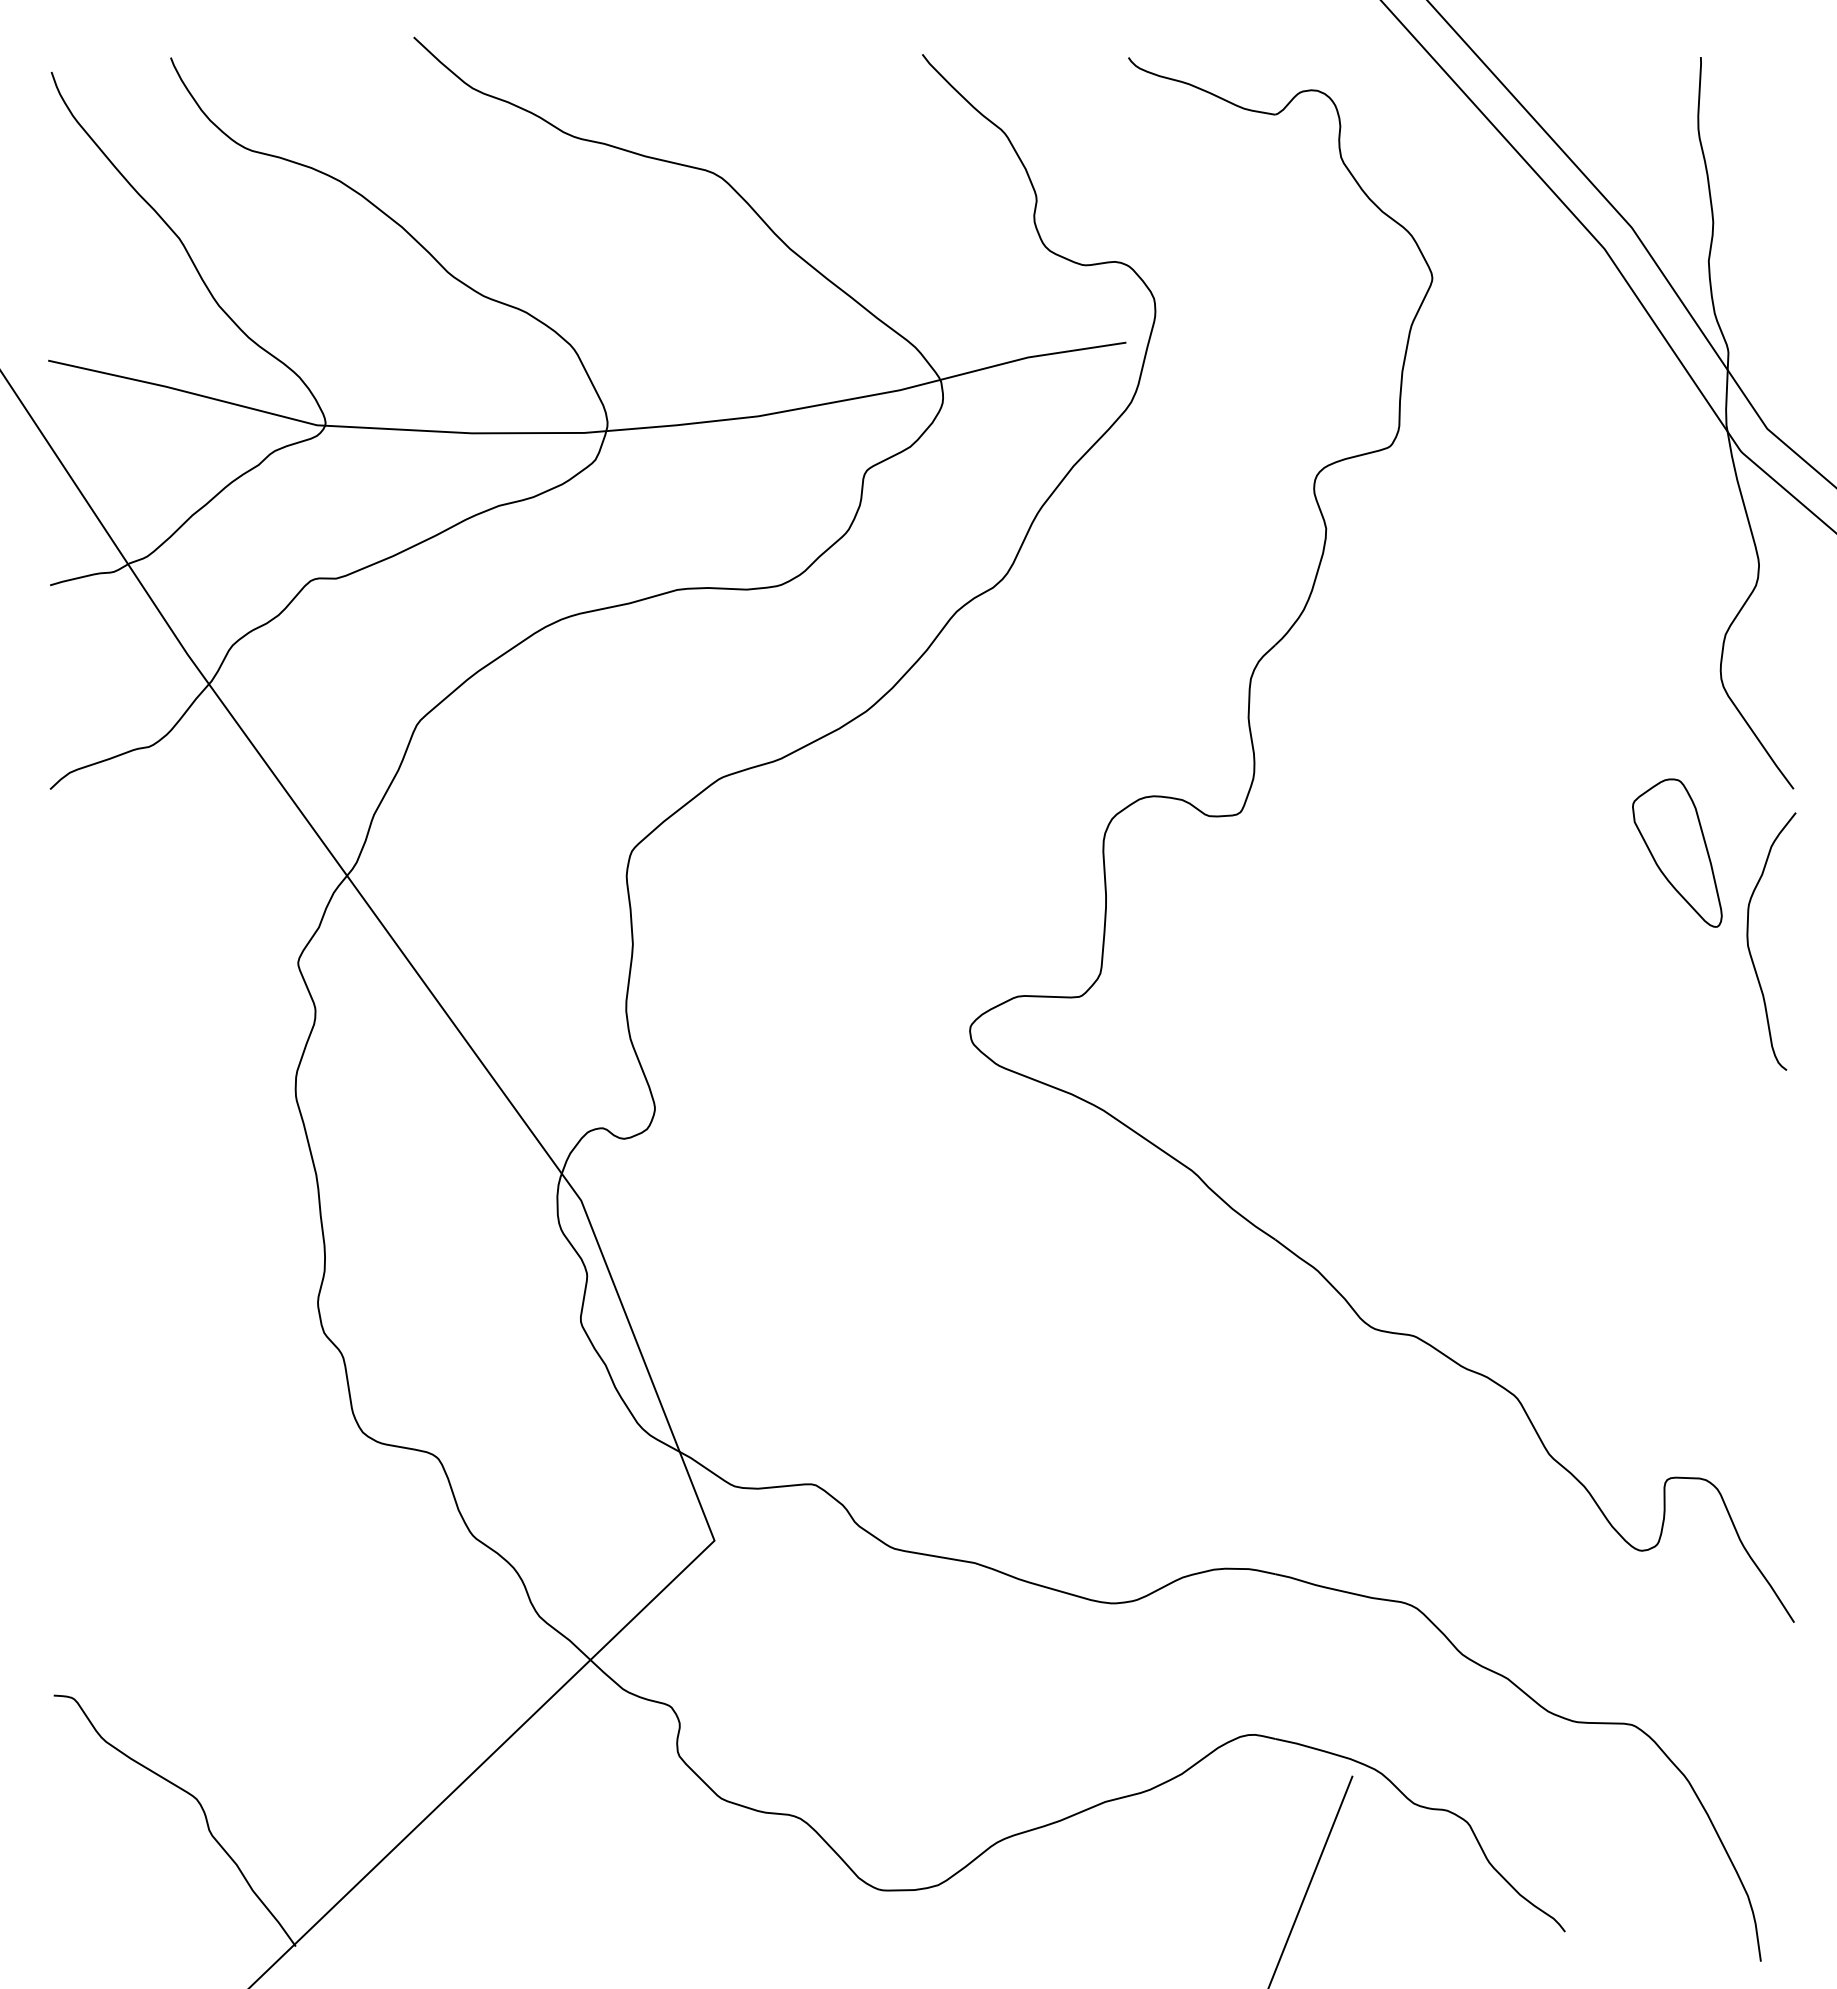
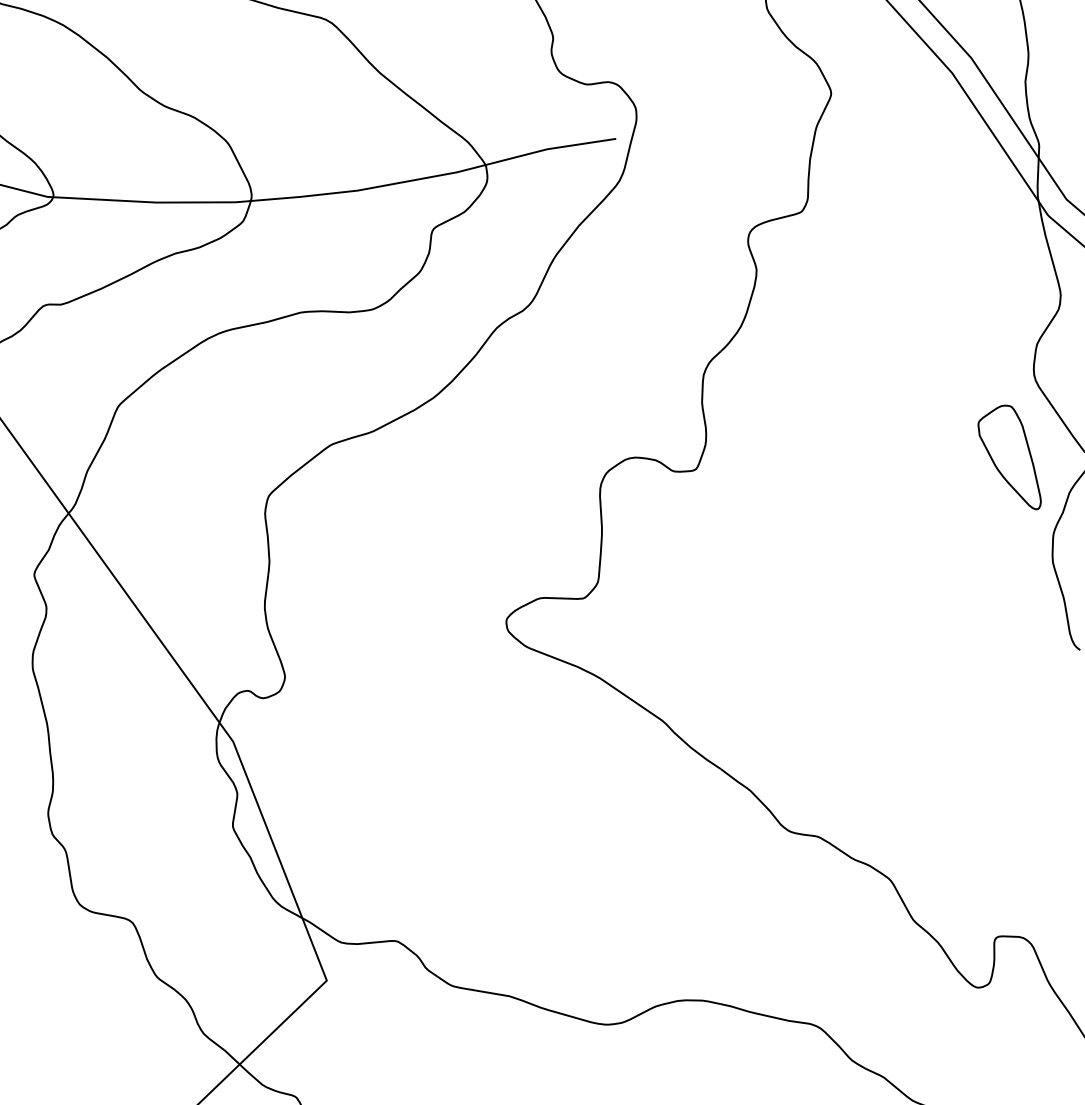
part: (1677, 852) -> (1009, 457), moved

